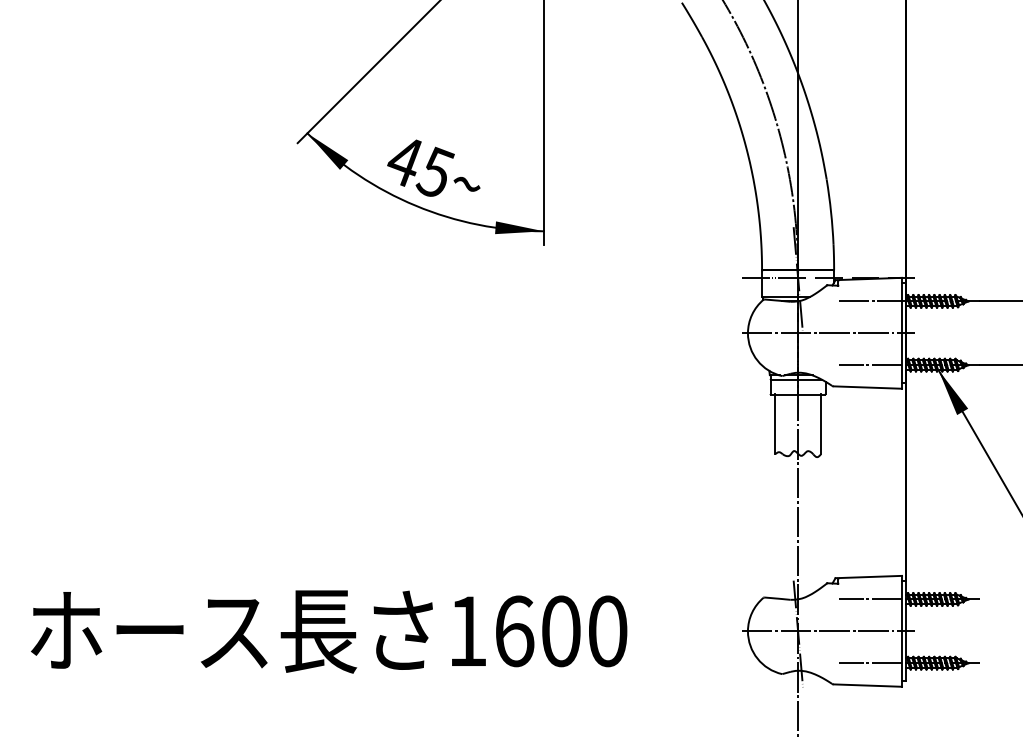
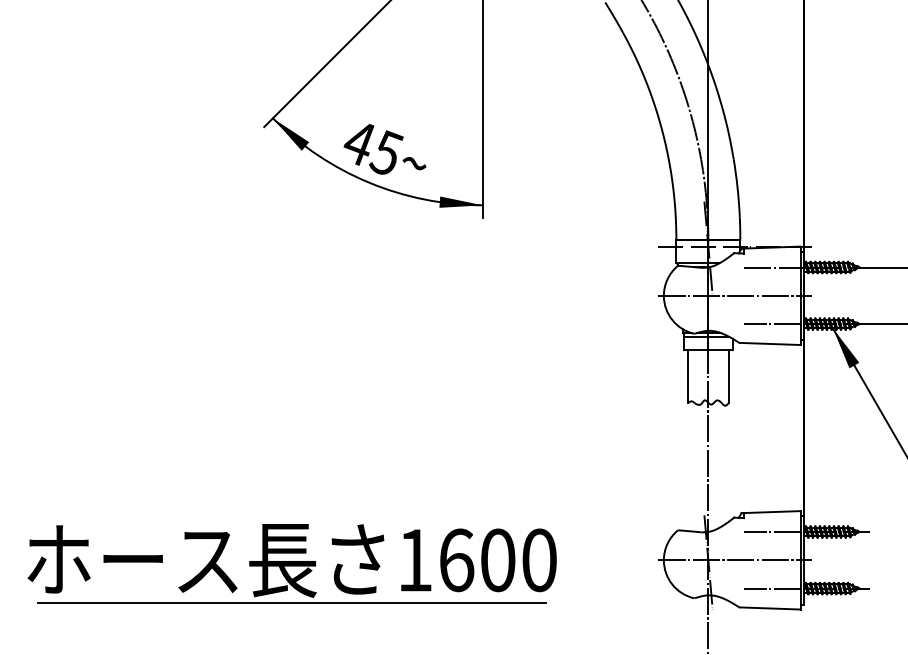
line: (329, 679) -> (292, 603), added

